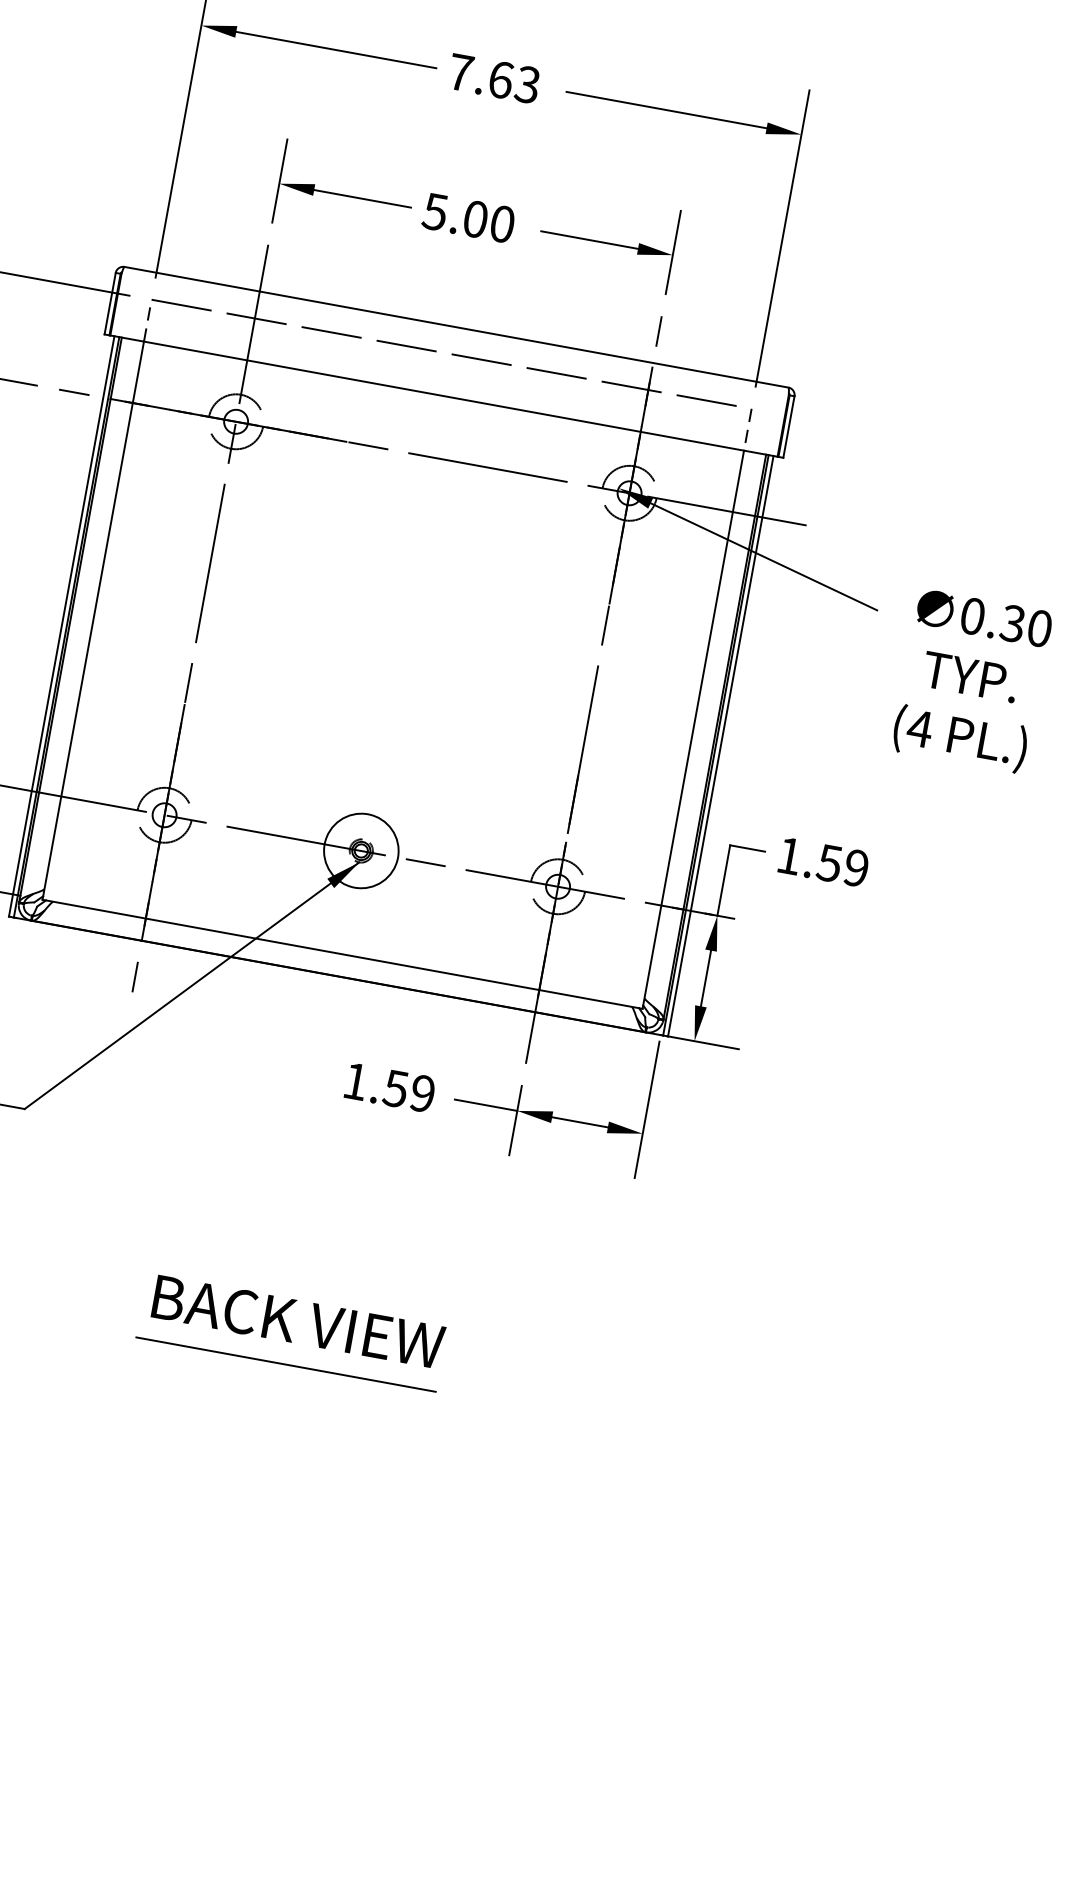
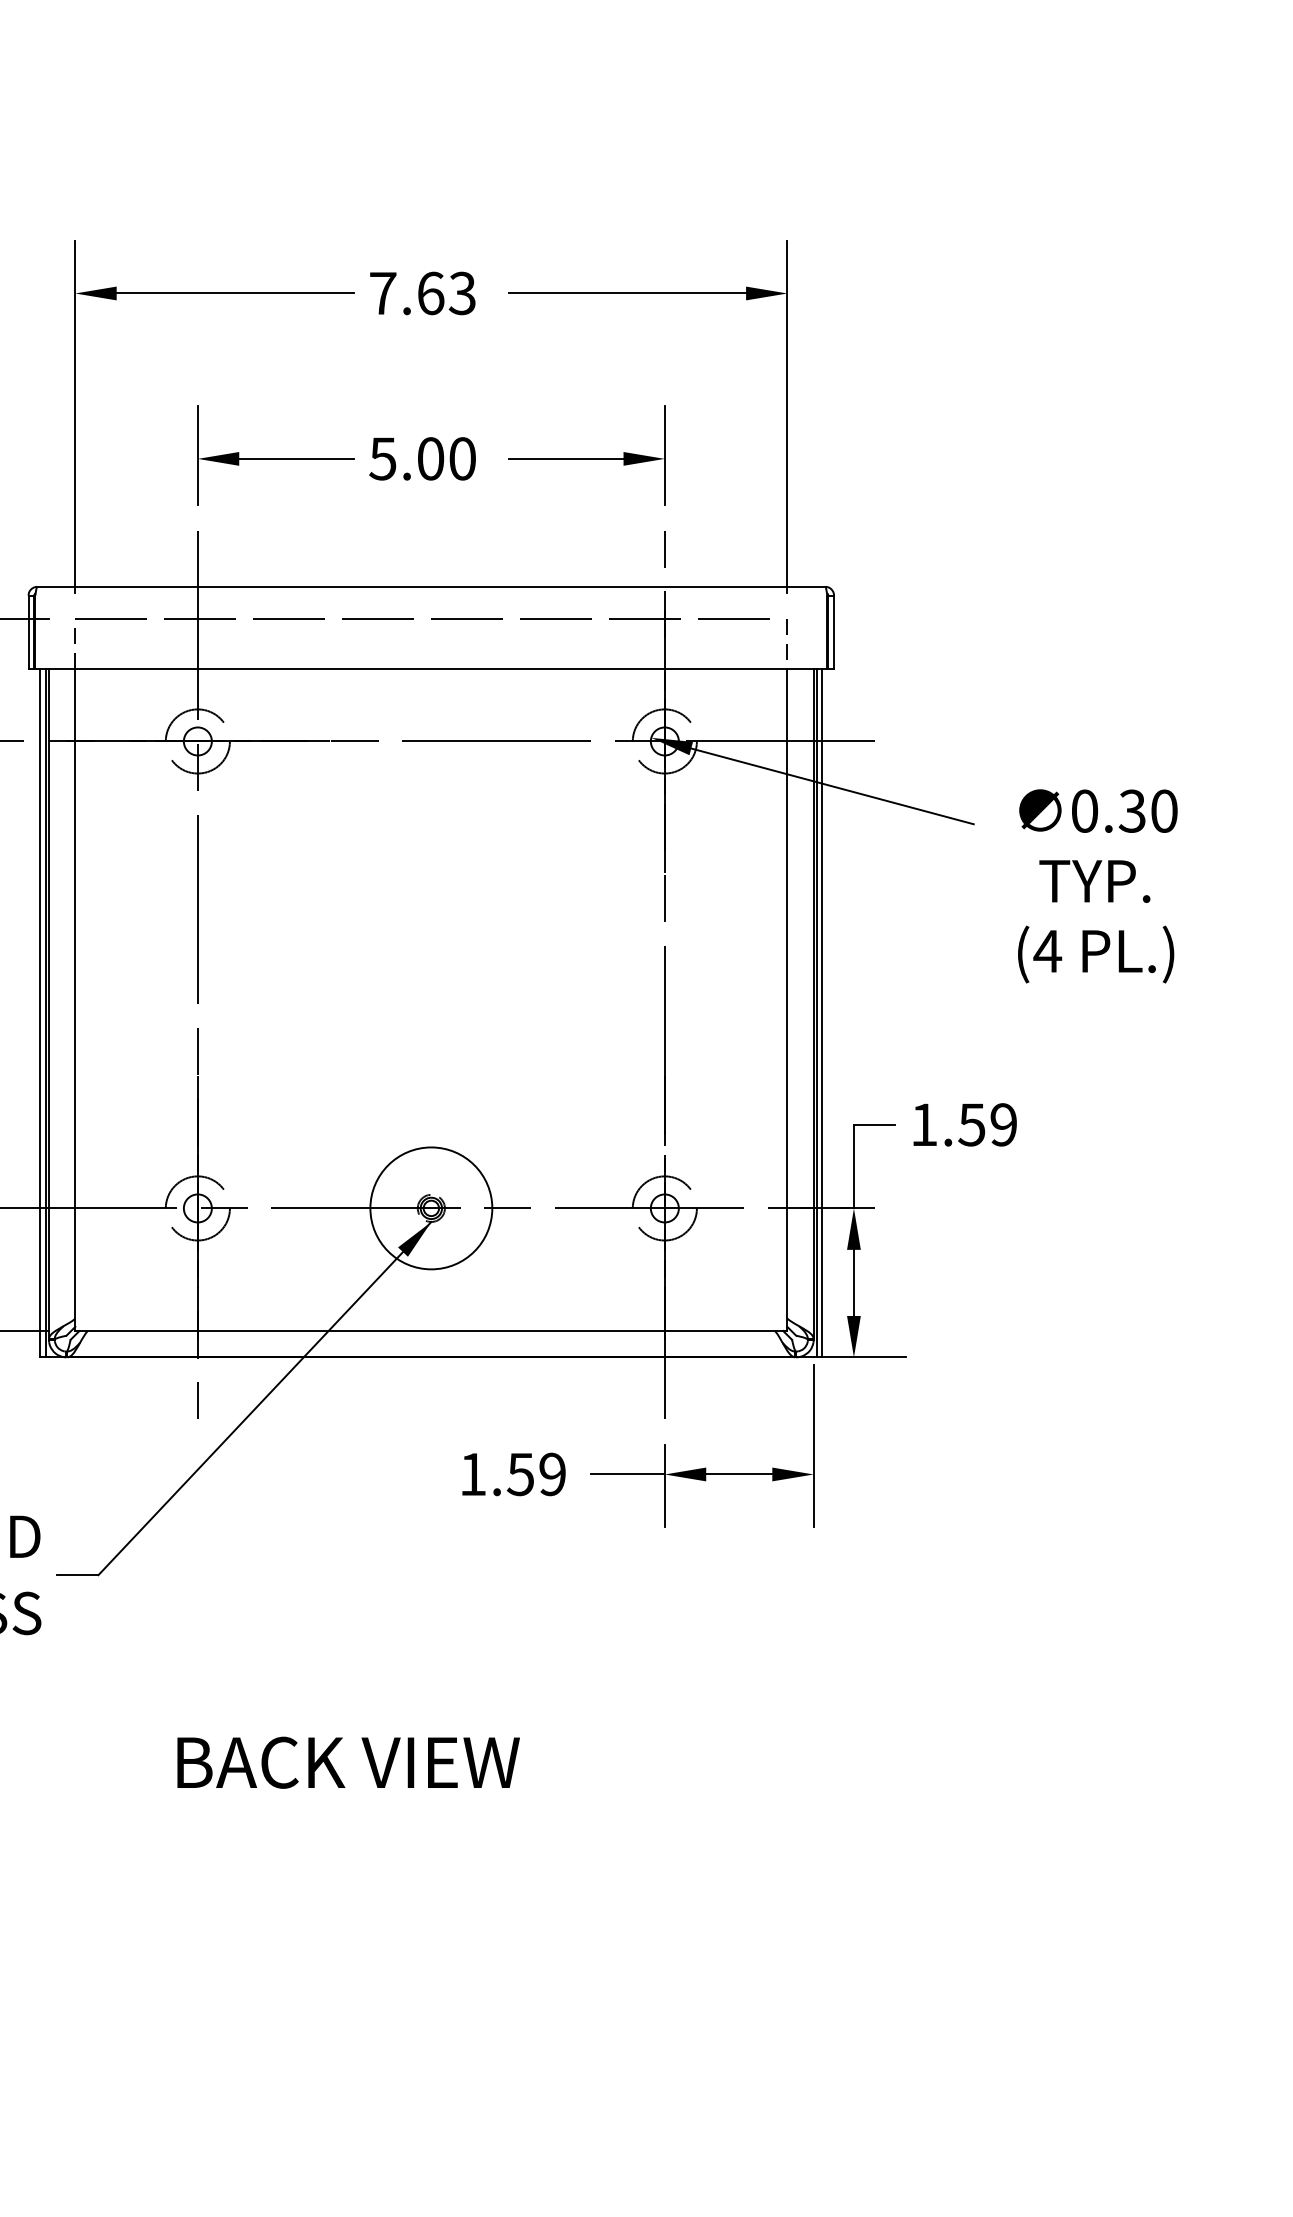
circle: (360, 850) -> (430, 1207), size x1.4
text: (298, 1321) -> (348, 1762), moved
line: (285, 1363) -> (451, 1813), removed

